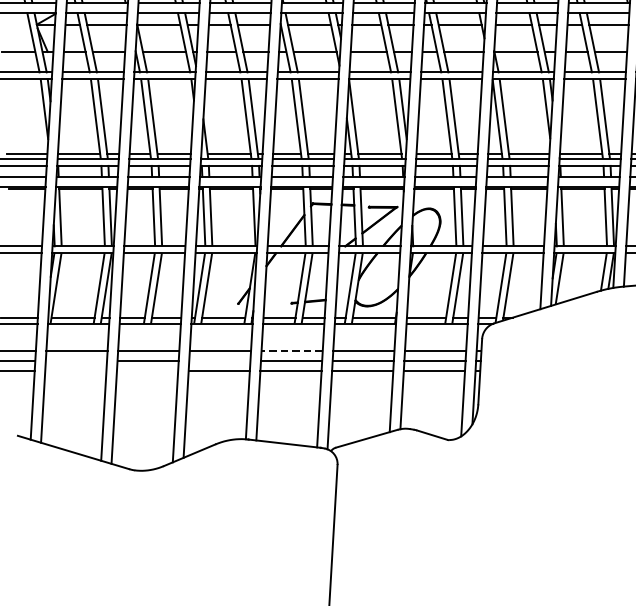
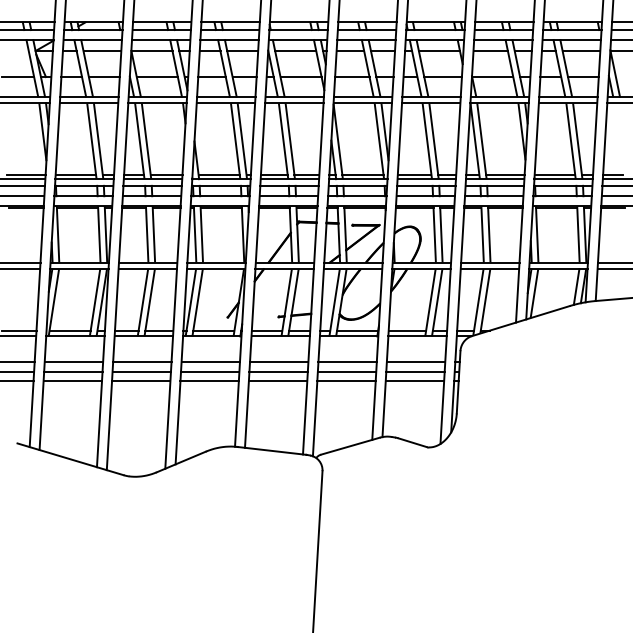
line: (291, 351) -> (278, 362), dashed -> solid
line: (76, 361) -> (73, 372), added
line: (219, 361) -> (209, 372), added
line: (75, 370) -> (72, 381), added
line: (147, 370) -> (141, 381), added

